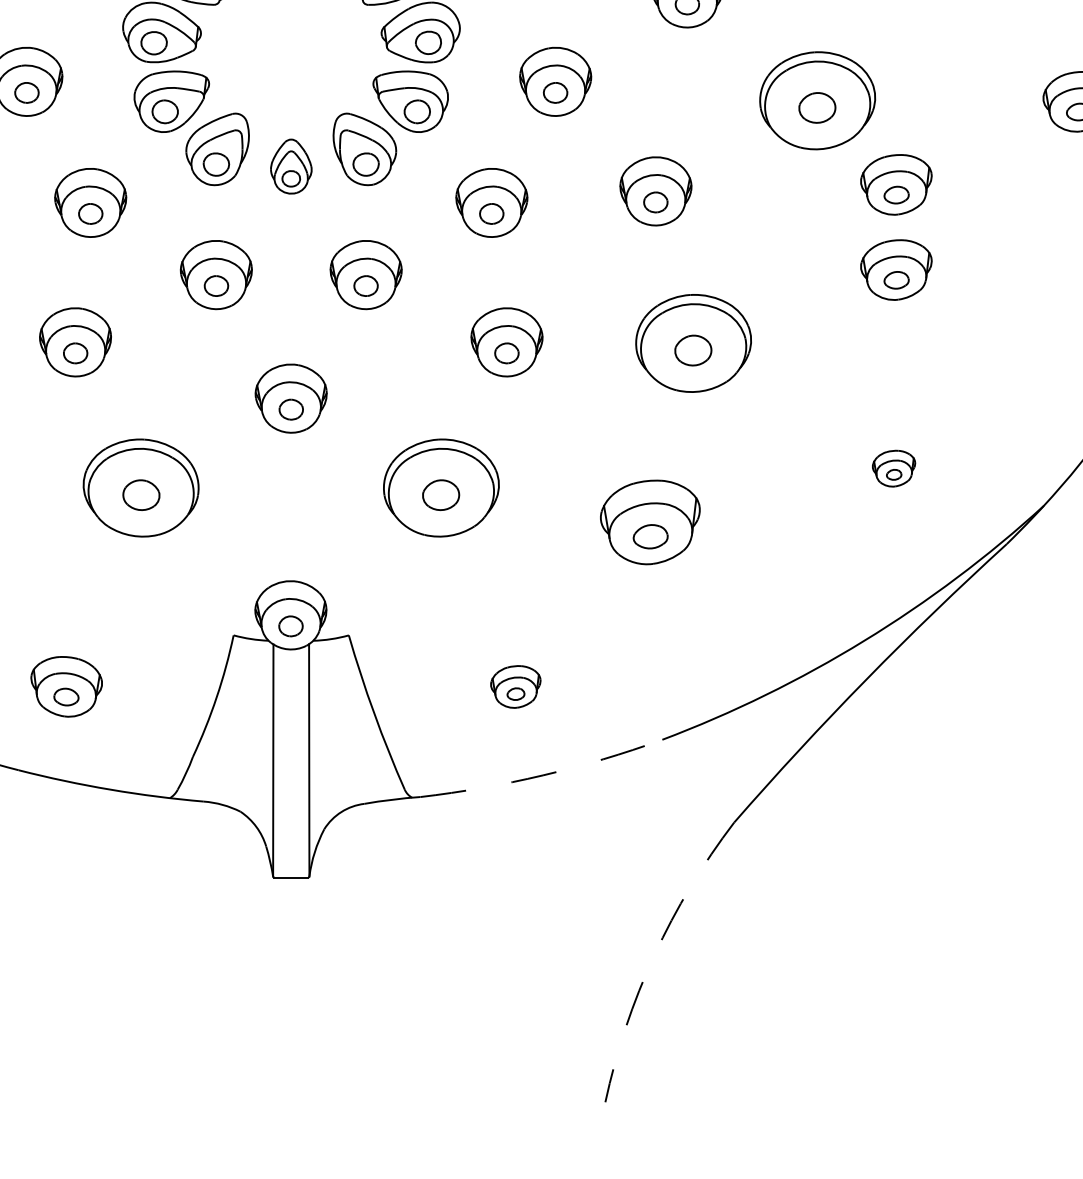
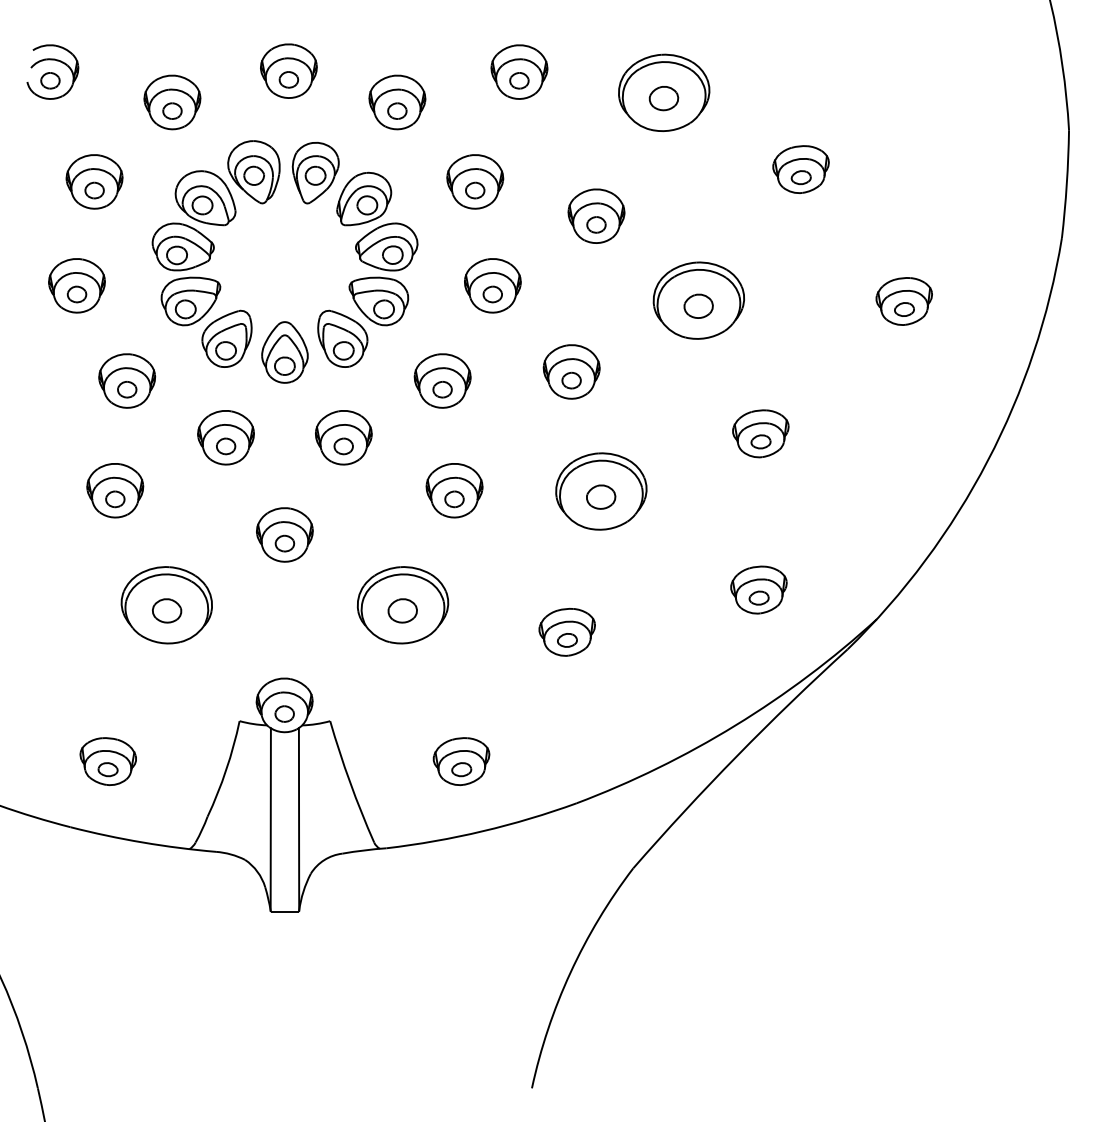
part: (290, 166) -> (284, 352), size x1.43
part: (895, 184) -> (760, 366), removed
part: (893, 467) -> (758, 589), size x1.67
part: (649, 522) -> (566, 632), size x0.71
part: (515, 686) -> (461, 761), size x1.43
arc: (542, 775) -> (482, 831), dashed -> solid
arc: (654, 954) -> (570, 972), dashed -> solid

